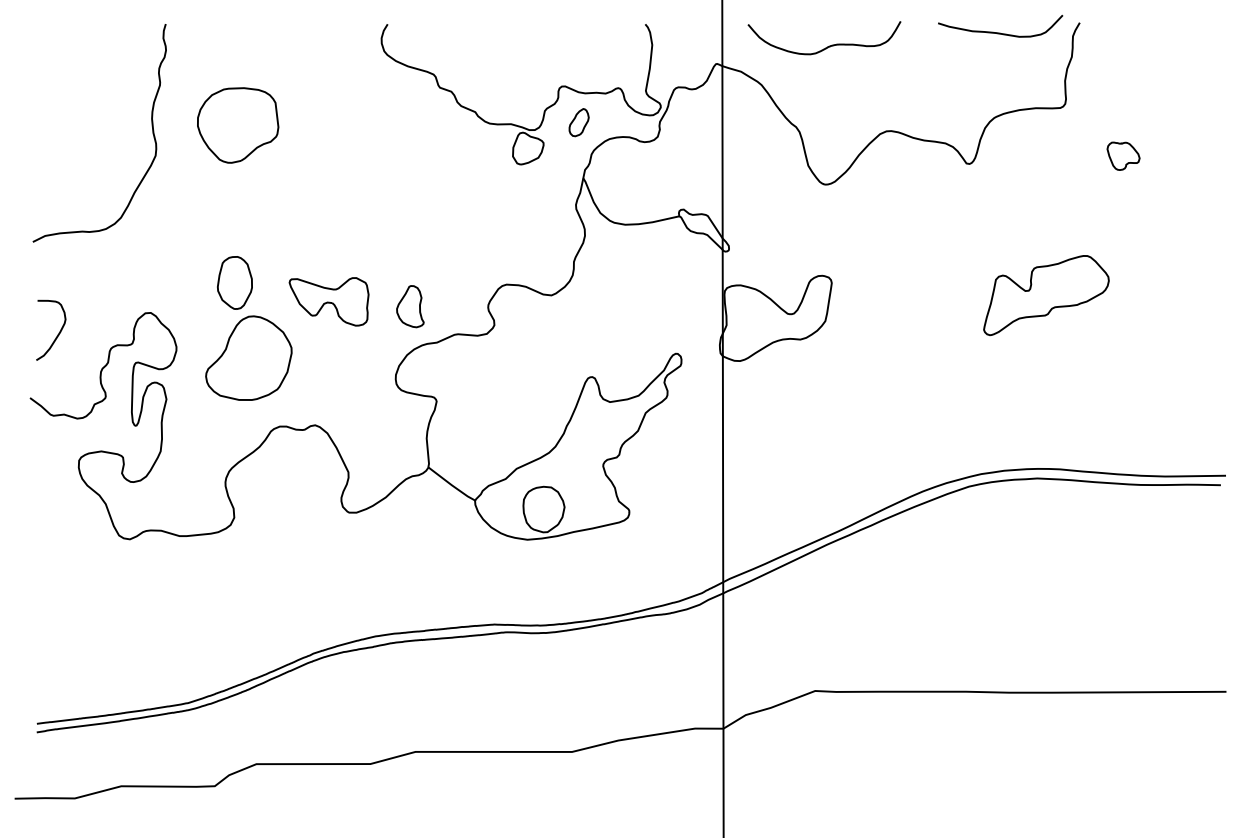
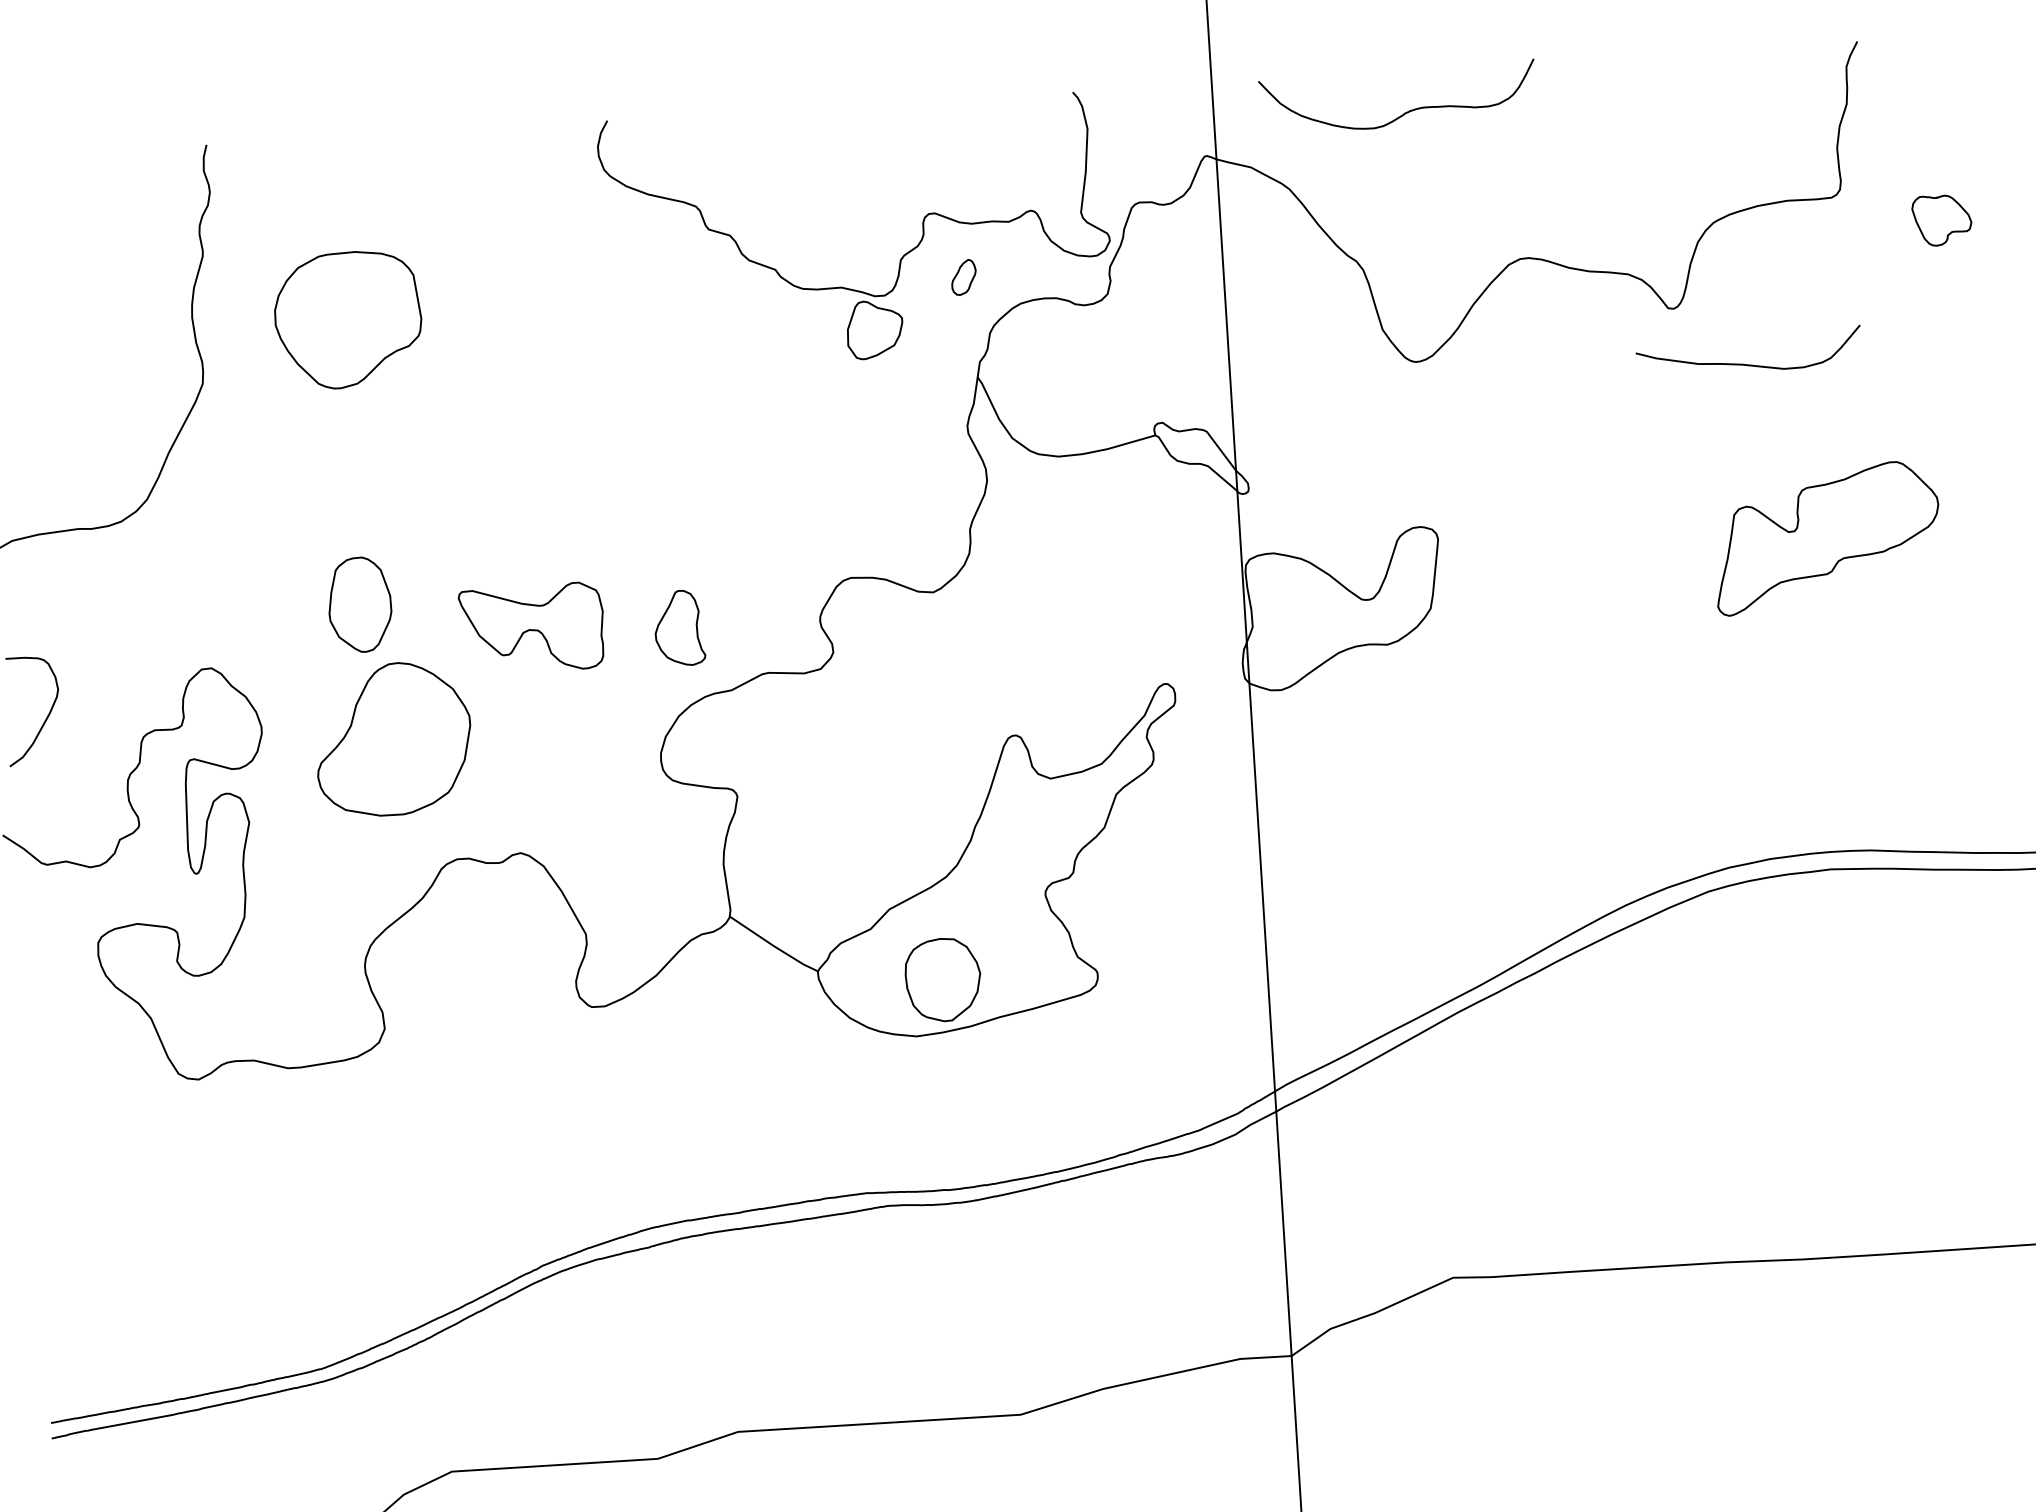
curve: (1000, 32) -> (1749, 363), moved
part: (578, 122) -> (962, 277), size x0.7
part: (1123, 155) -> (1941, 219), moved

